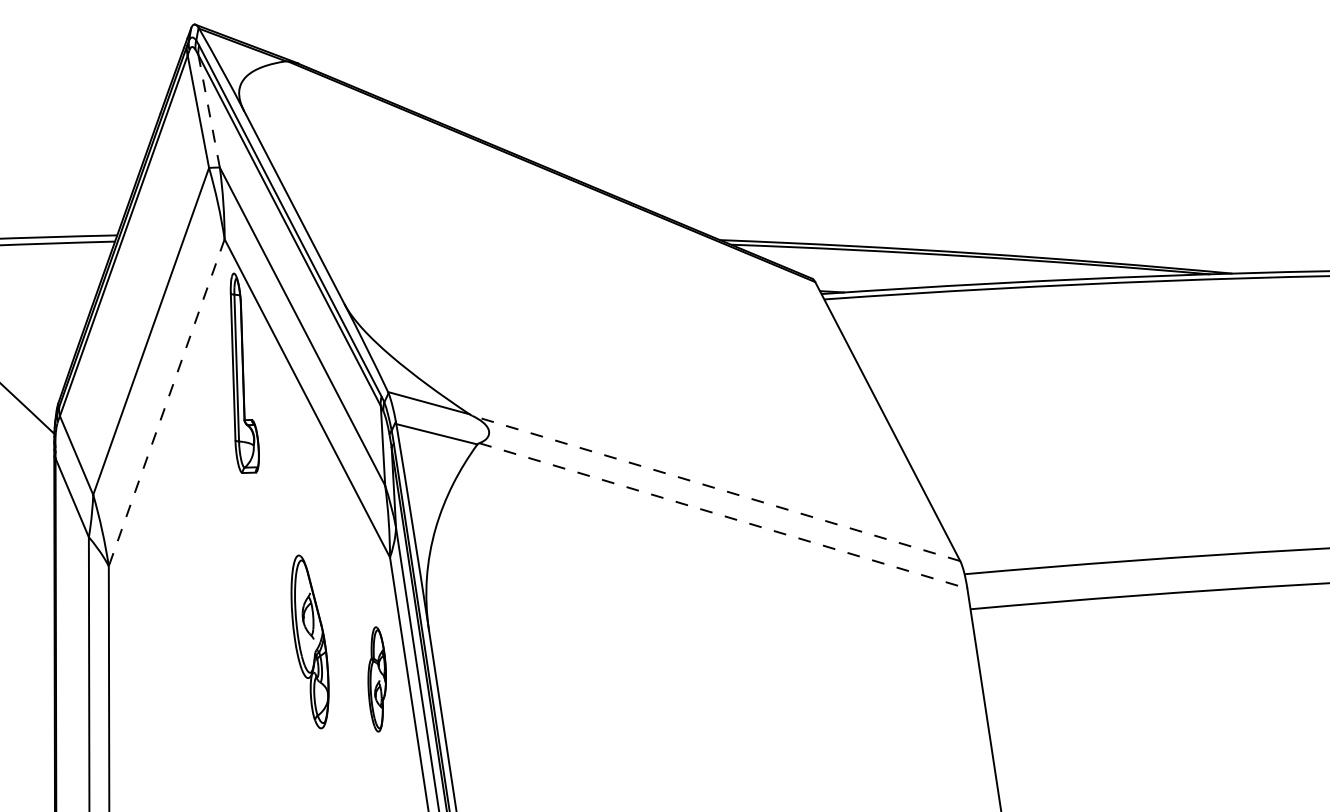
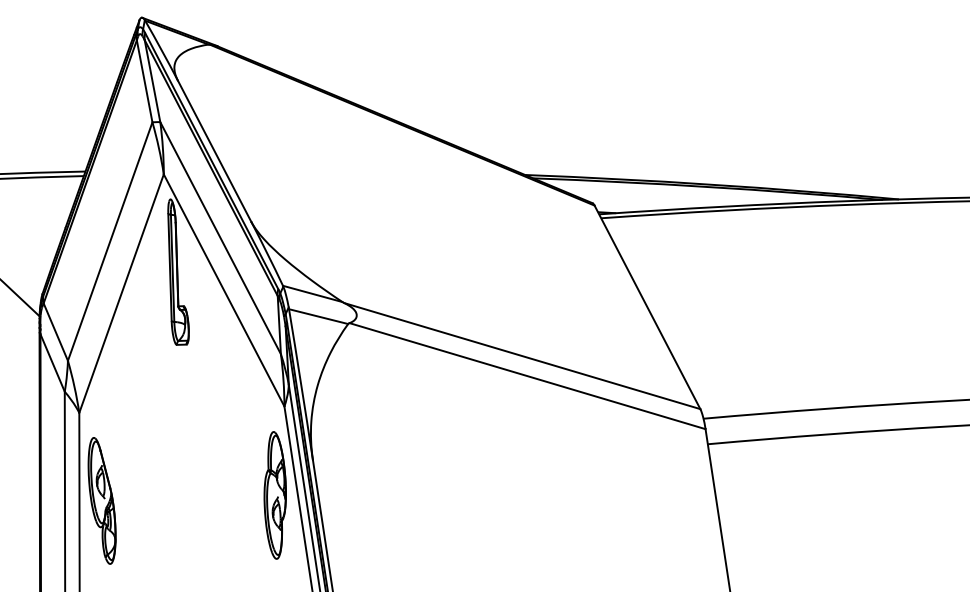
line: (209, 110) -> (152, 80), dashed -> solid
line: (166, 403) -> (121, 294), dashed -> solid
line: (716, 488) -> (522, 356), dashed -> solid
line: (723, 515) -> (527, 375), dashed -> solid
part: (309, 641) -> (101, 500), moved
part: (376, 679) -> (274, 495), size x1.67

